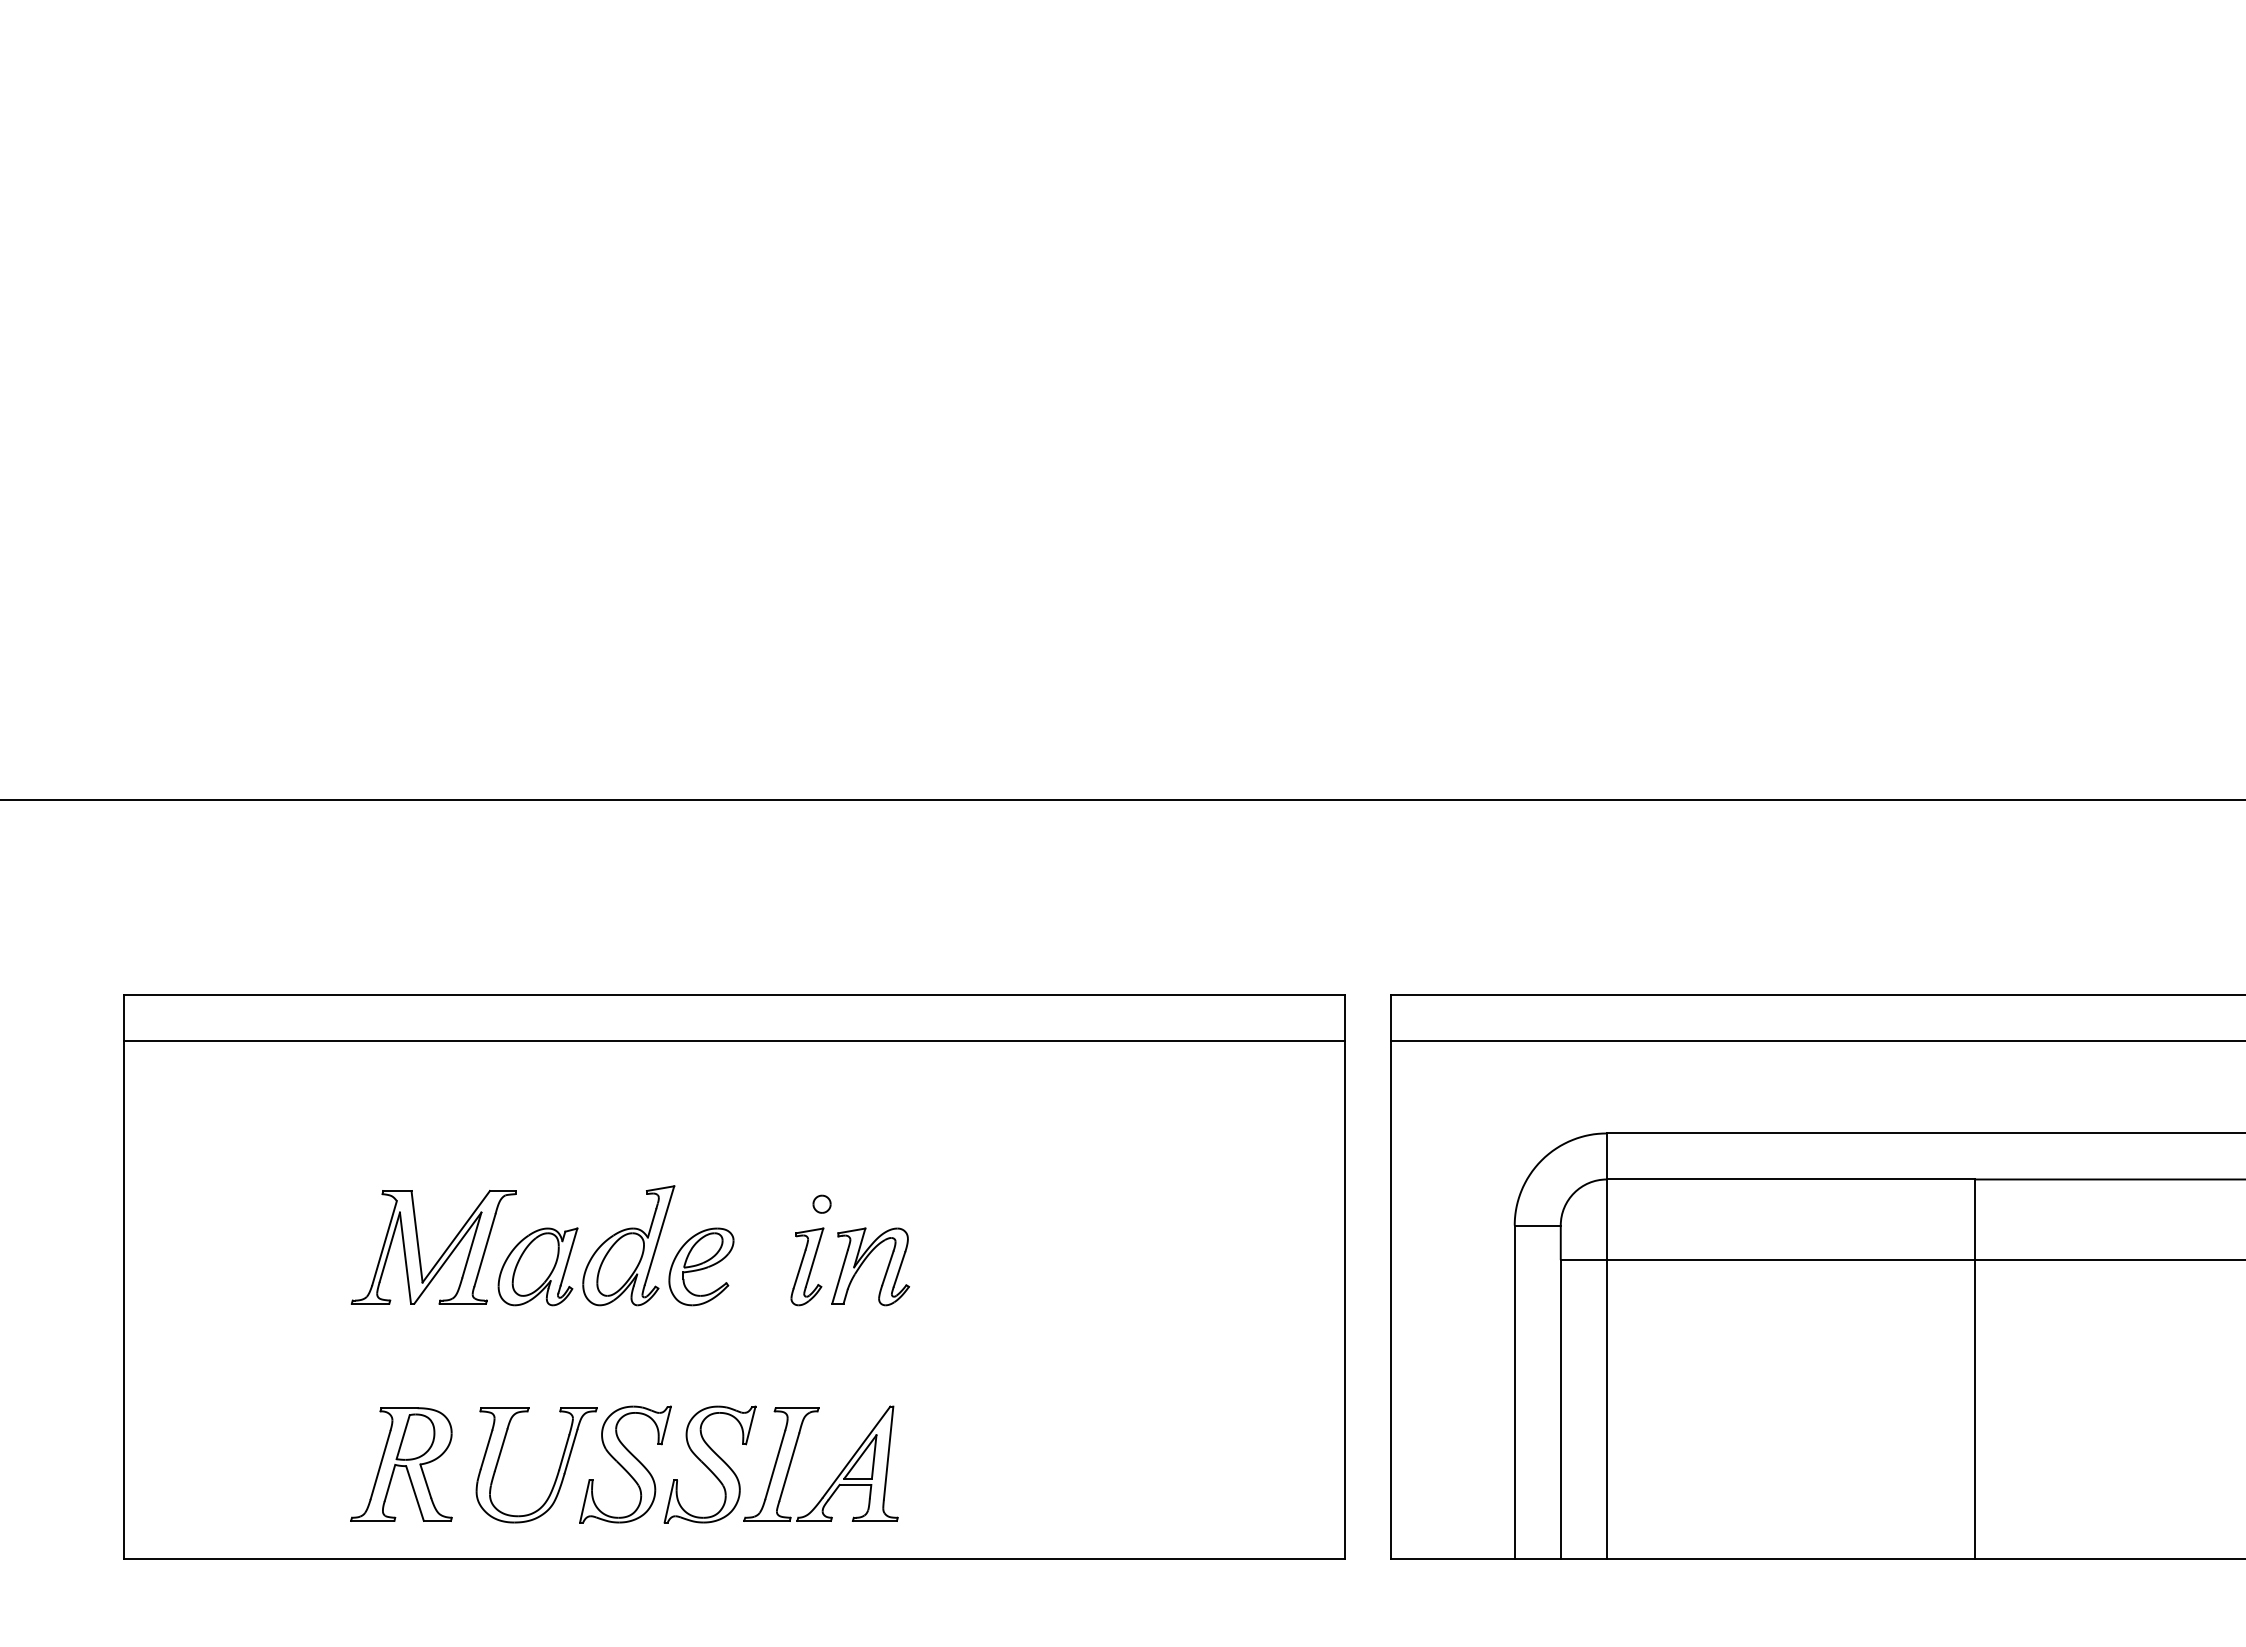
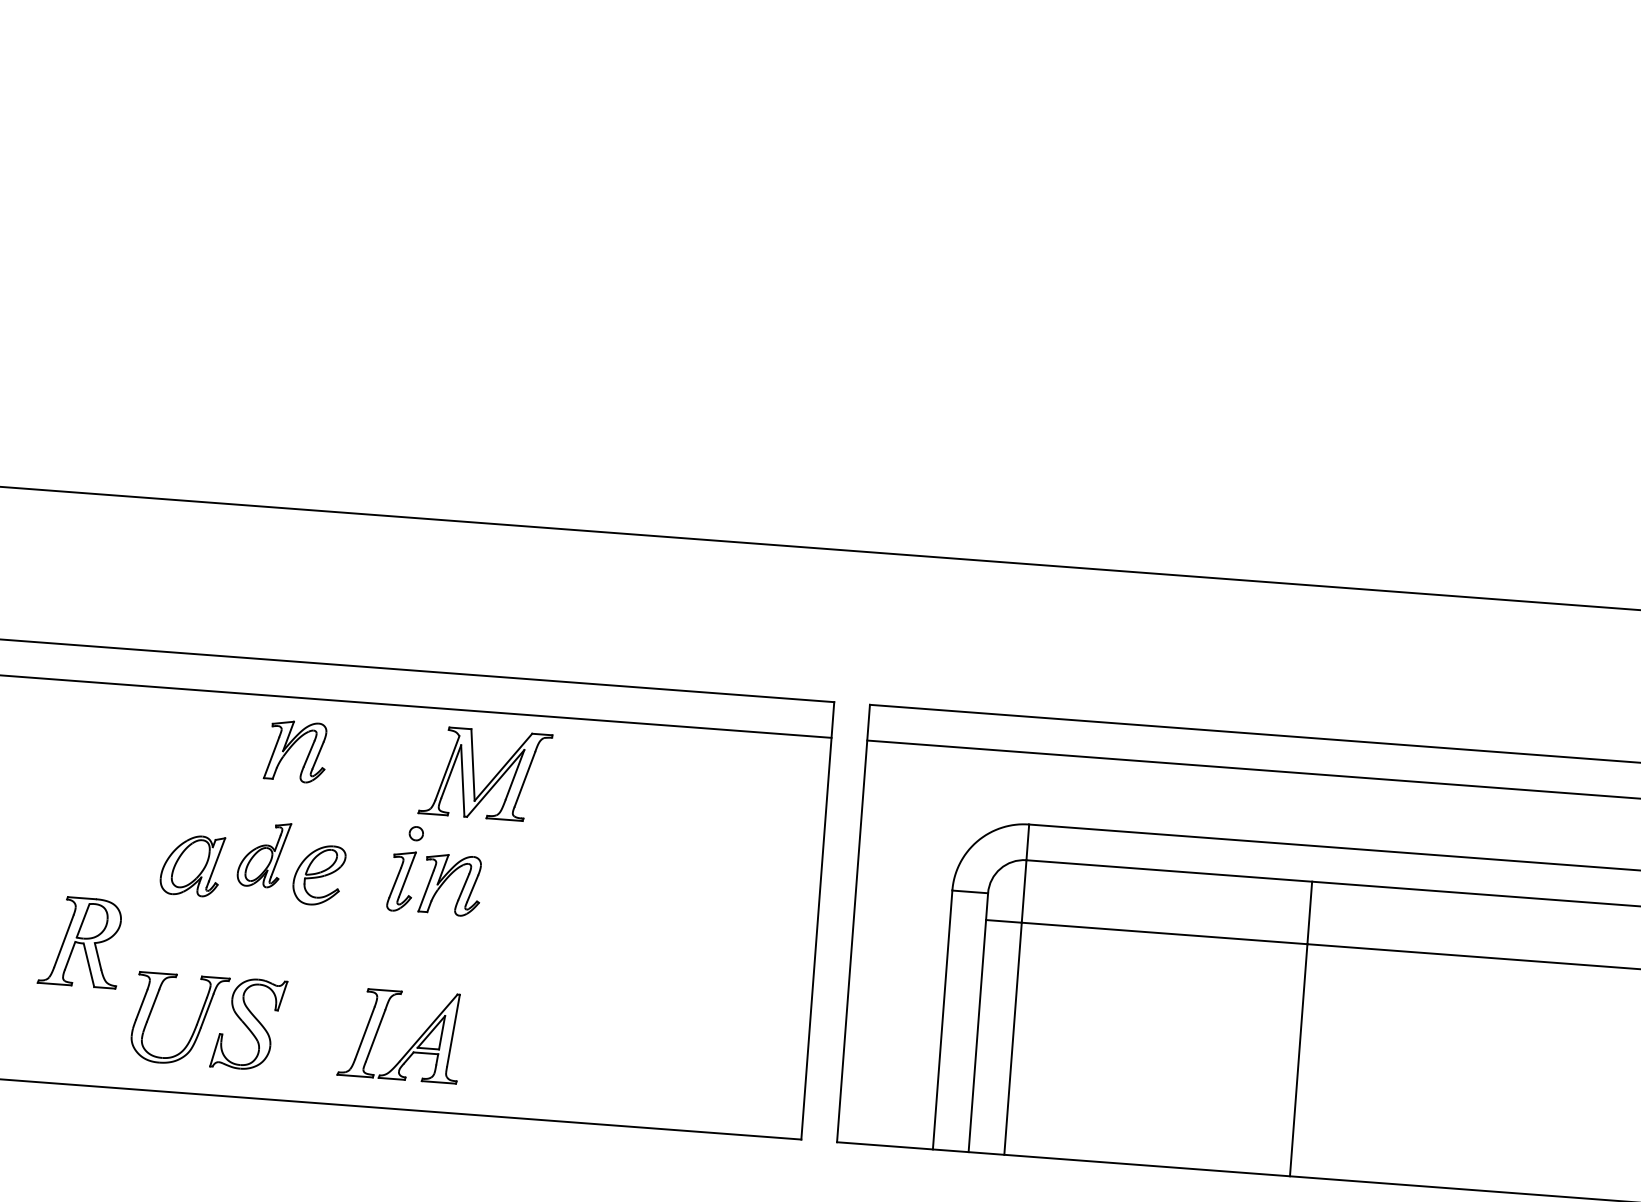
part: (652, 1107) -> (290, 748), added
part: (628, 1245) -> (263, 854), size x0.7
part: (442, 1253) -> (491, 779), moved
part: (401, 1464) -> (80, 941), moved
part: (709, 1464) -> (313, 1028), removed

